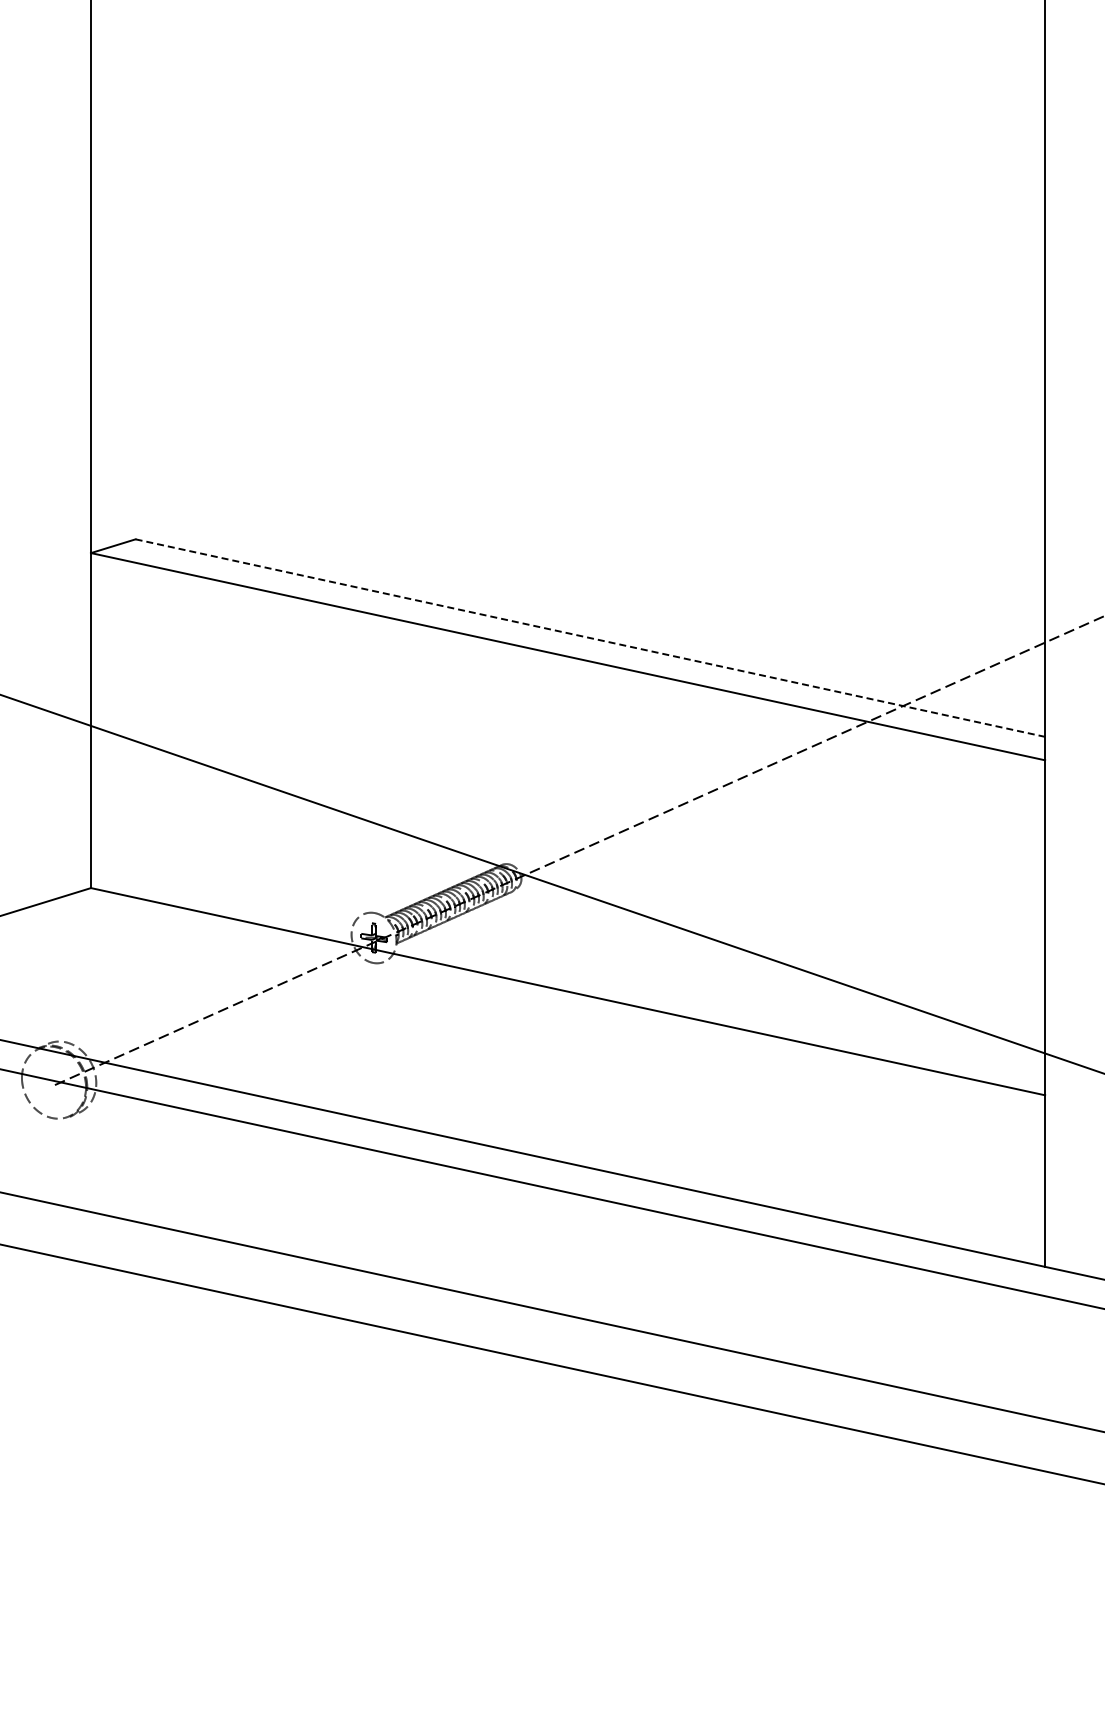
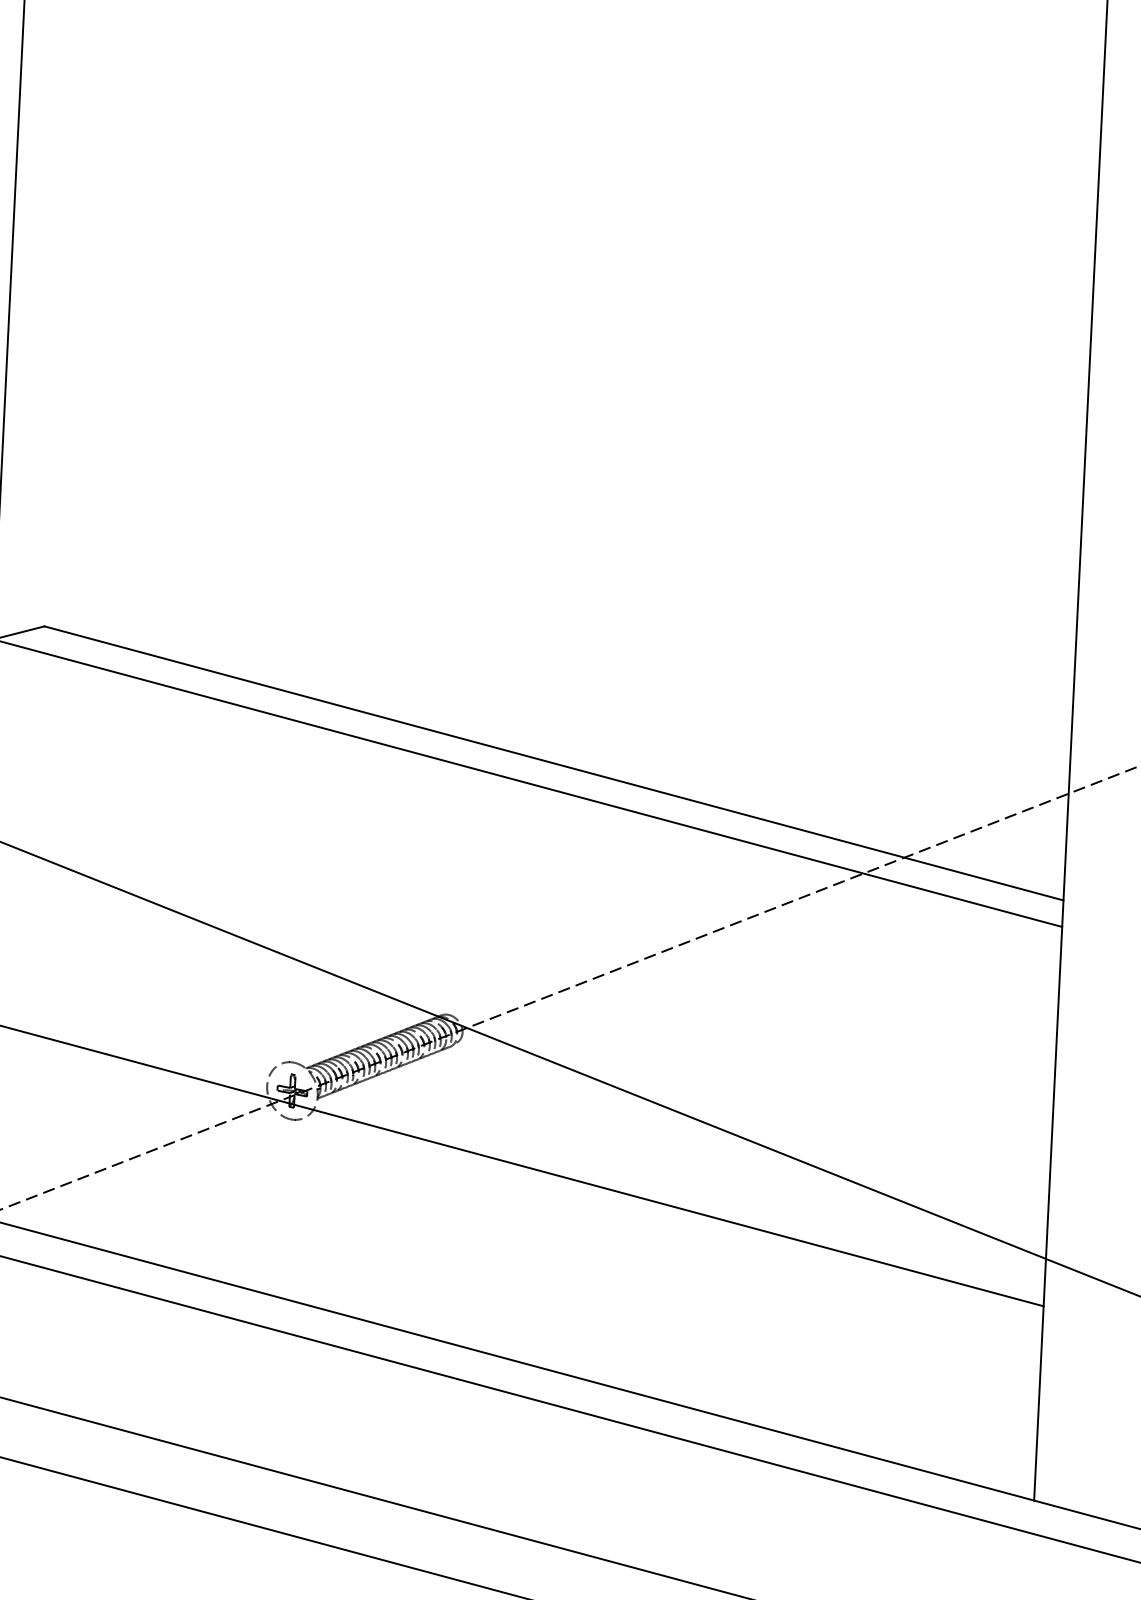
line: (590, 638) -> (554, 763), dashed -> solid

